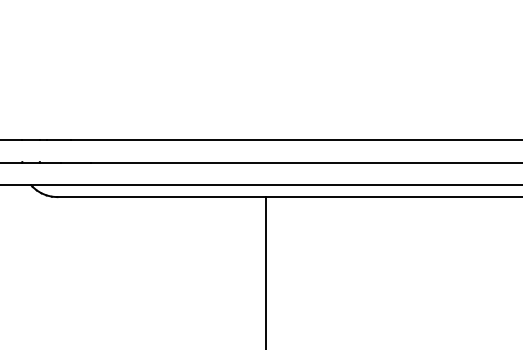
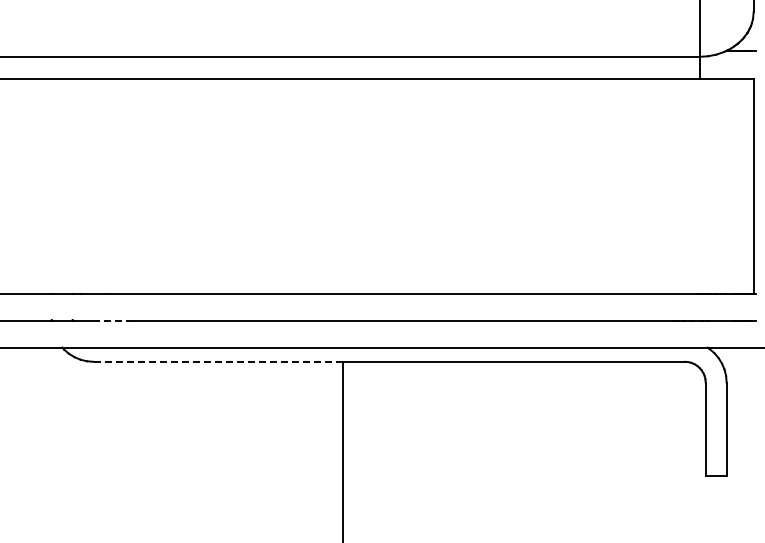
line: (75, 162) -> (115, 320), solid -> dashed
line: (162, 196) -> (218, 361), solid -> dashed

